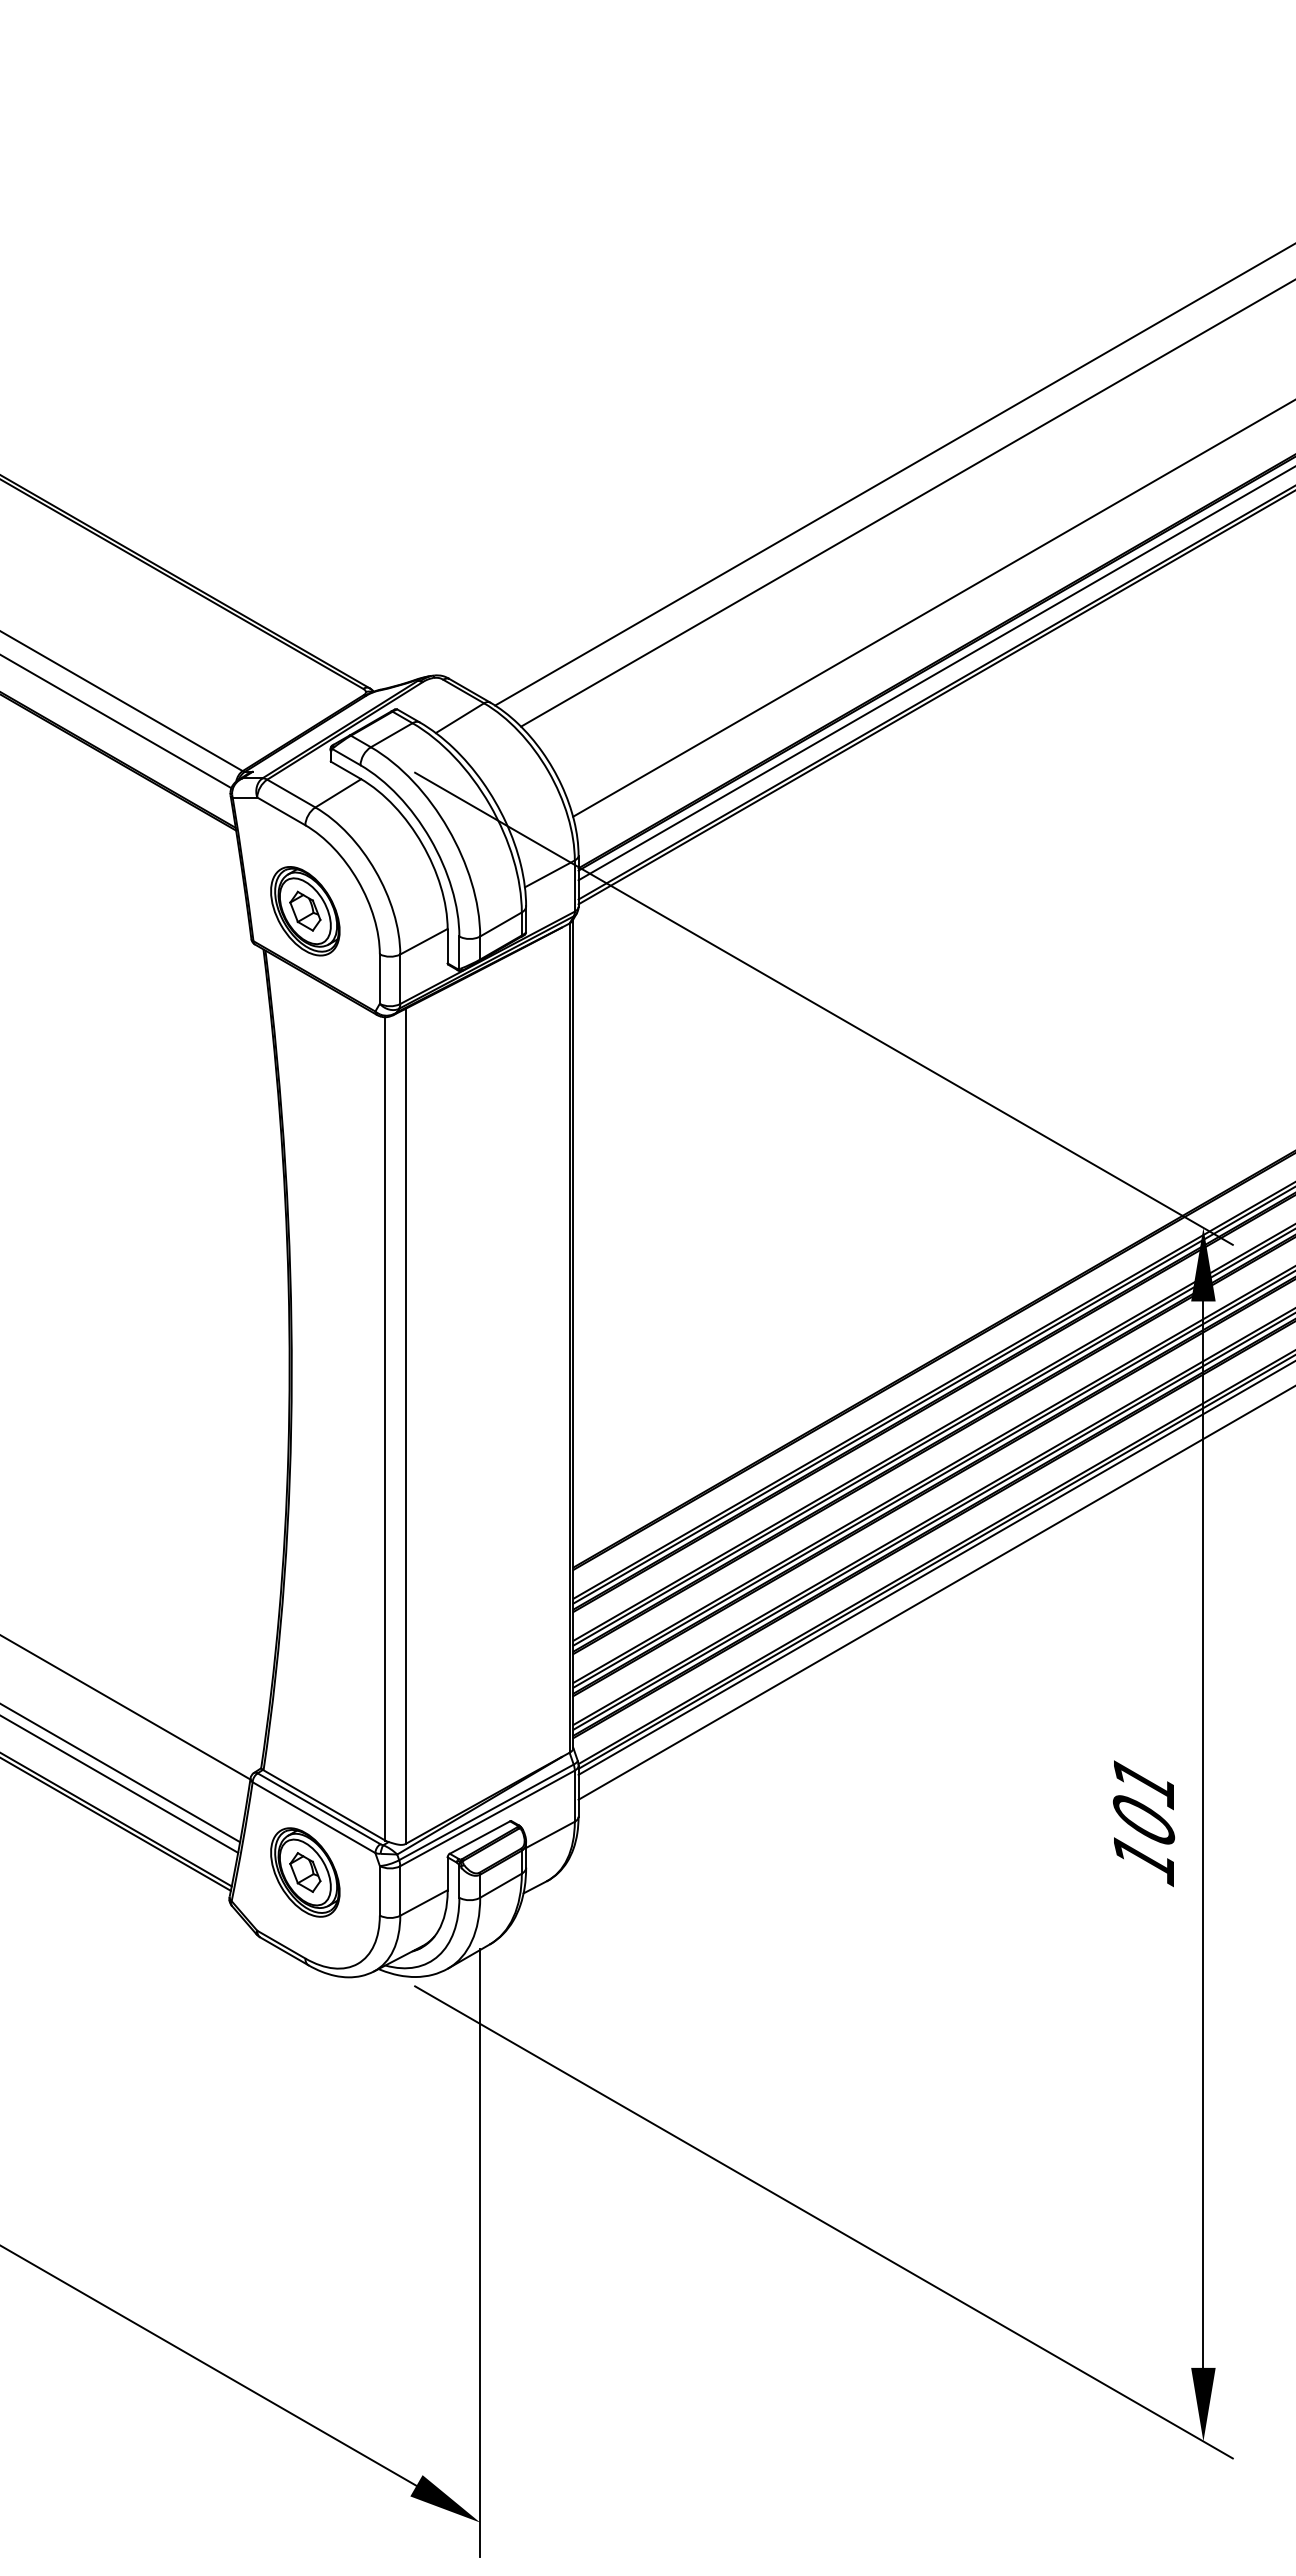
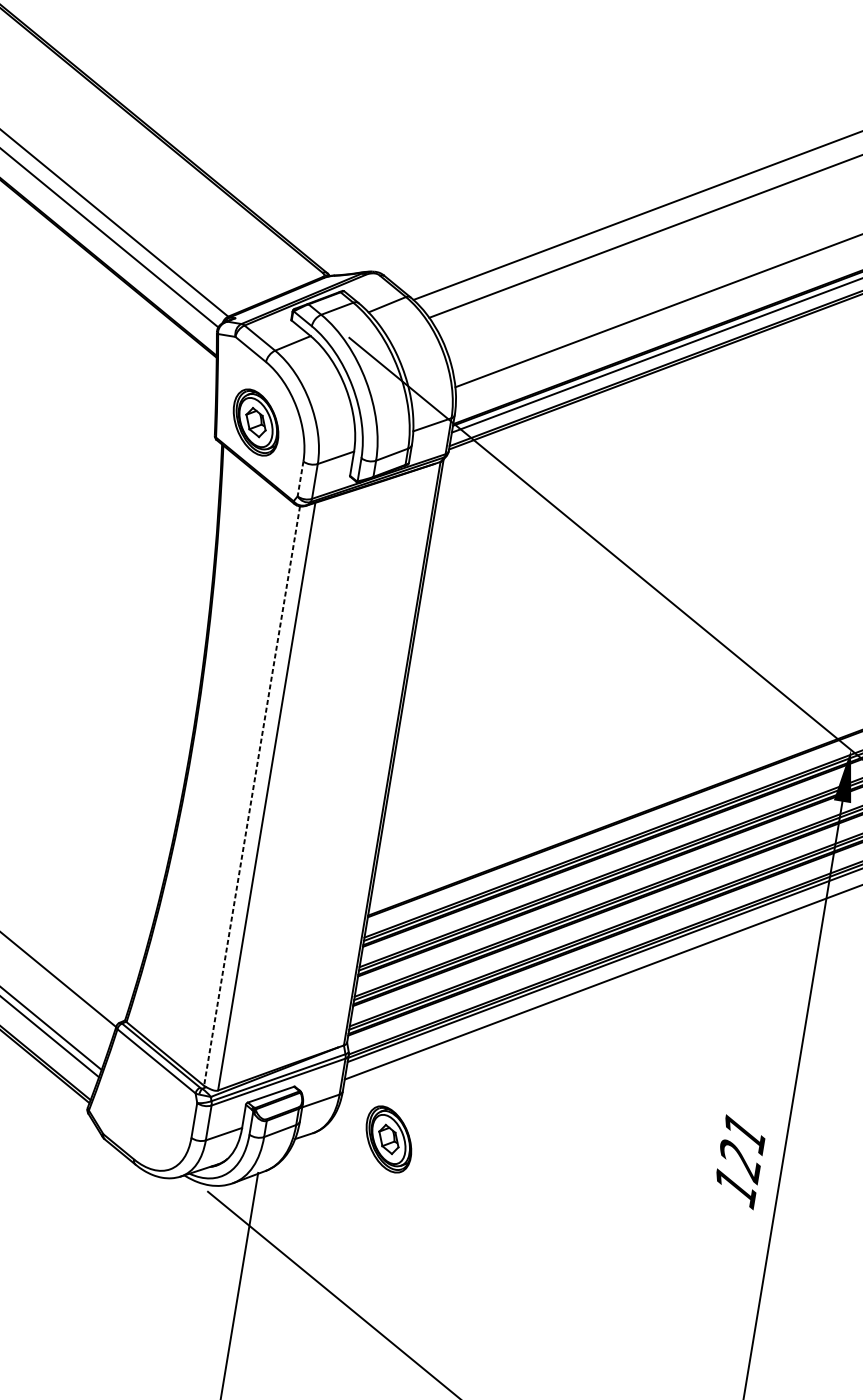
line: (379, 979) -> (300, 479), solid -> dashed
line: (385, 1428) -> (252, 795), solid -> dashed
text: (1143, 1823) -> (739, 1162), 101 -> 121
part: (305, 1872) -> (389, 1139), moved

